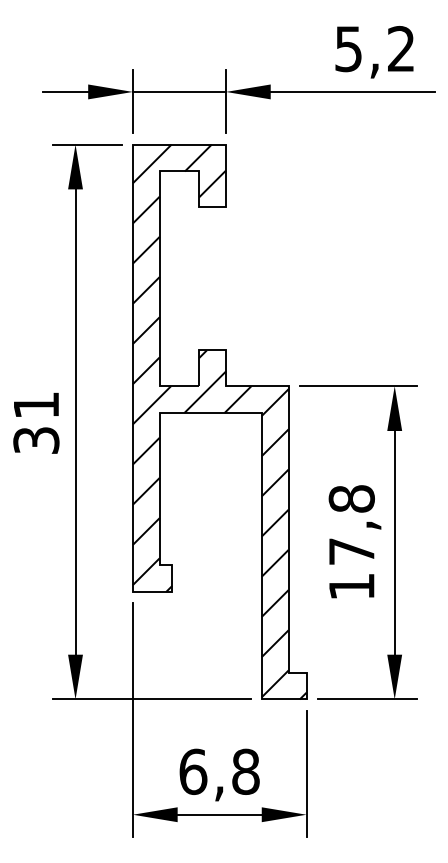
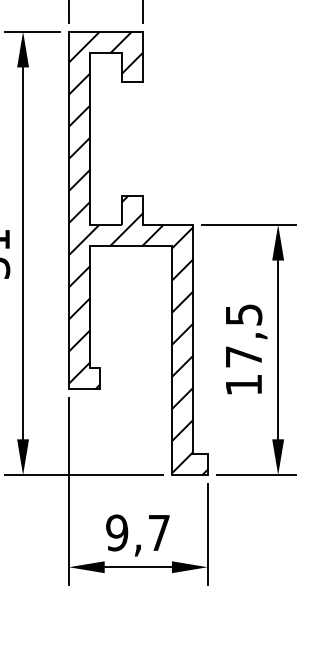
text: (351, 498) -> (243, 314), 17,8 -> 17,5
text: (219, 771) -> (138, 532), 6,8 -> 9,7

